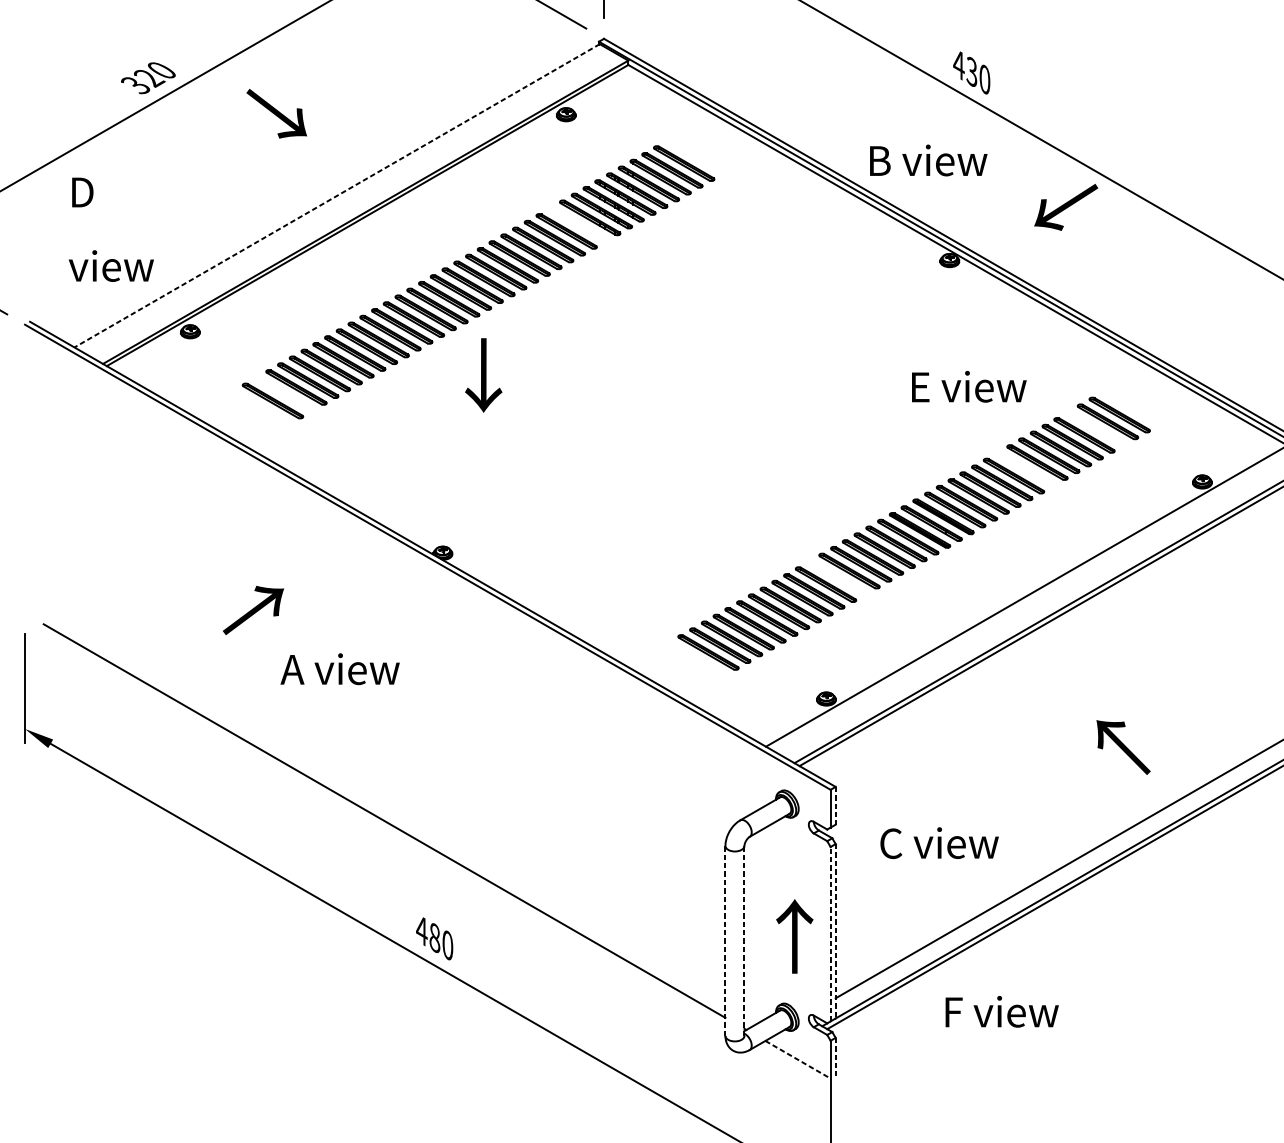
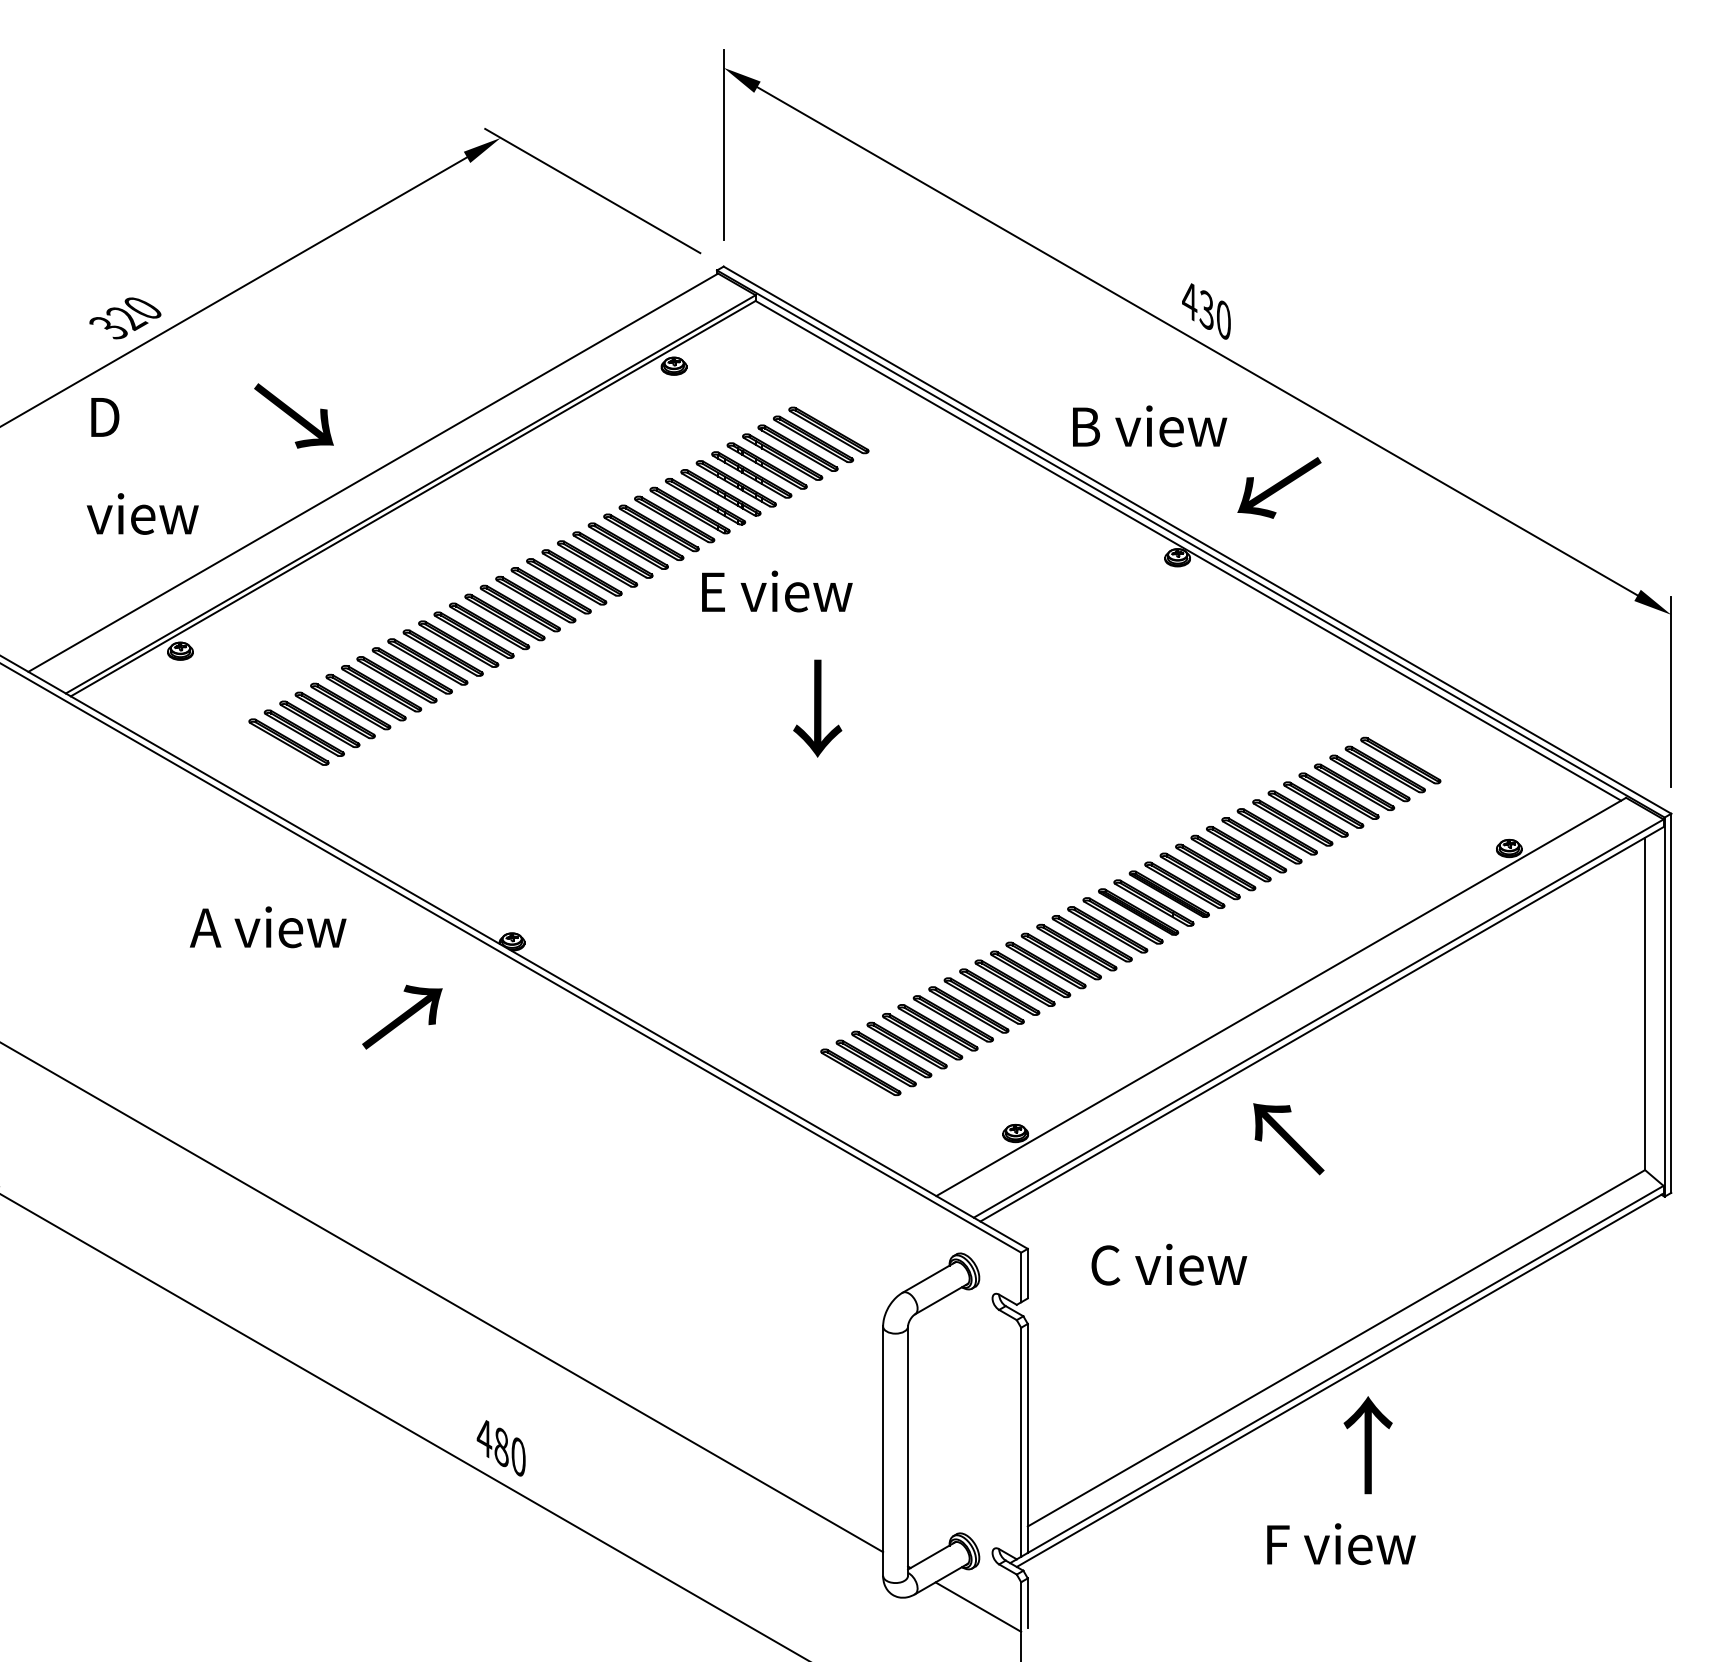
text: (276, 113) -> (293, 415), moved
line: (336, 195) -> (372, 472), dashed -> solid
text: (1066, 207) -> (1279, 487), moved
part: (578, 224) -> (689, 510), added
text: (111, 229) -> (142, 466), moved
text: (483, 375) -> (817, 708), moved
text: (969, 386) -> (777, 591), moved
part: (284, 393) -> (303, 732), added
part: (1095, 428) -> (1369, 778), added
part: (1025, 469) -> (1276, 831), added
part: (837, 577) -> (1030, 974), added
text: (253, 609) -> (402, 1016), moved
text: (340, 669) -> (268, 927), moved
text: (1123, 747) -> (1288, 1139), moved
line: (835, 805) -> (1027, 1273), dashed -> solid
text: (939, 842) -> (1169, 1264), moved
line: (835, 931) -> (1027, 1438), dashed -> solid
line: (830, 934) -> (1021, 1442), dashed -> solid
text: (794, 936) -> (1367, 1445), moved
line: (725, 941) -> (883, 1451), dashed -> solid
line: (744, 941) -> (908, 1451), dashed -> solid
text: (1002, 1011) -> (1341, 1543), moved
line: (835, 1057) -> (1027, 1603), dashed -> solid
line: (798, 1060) -> (978, 1607), dashed -> solid

